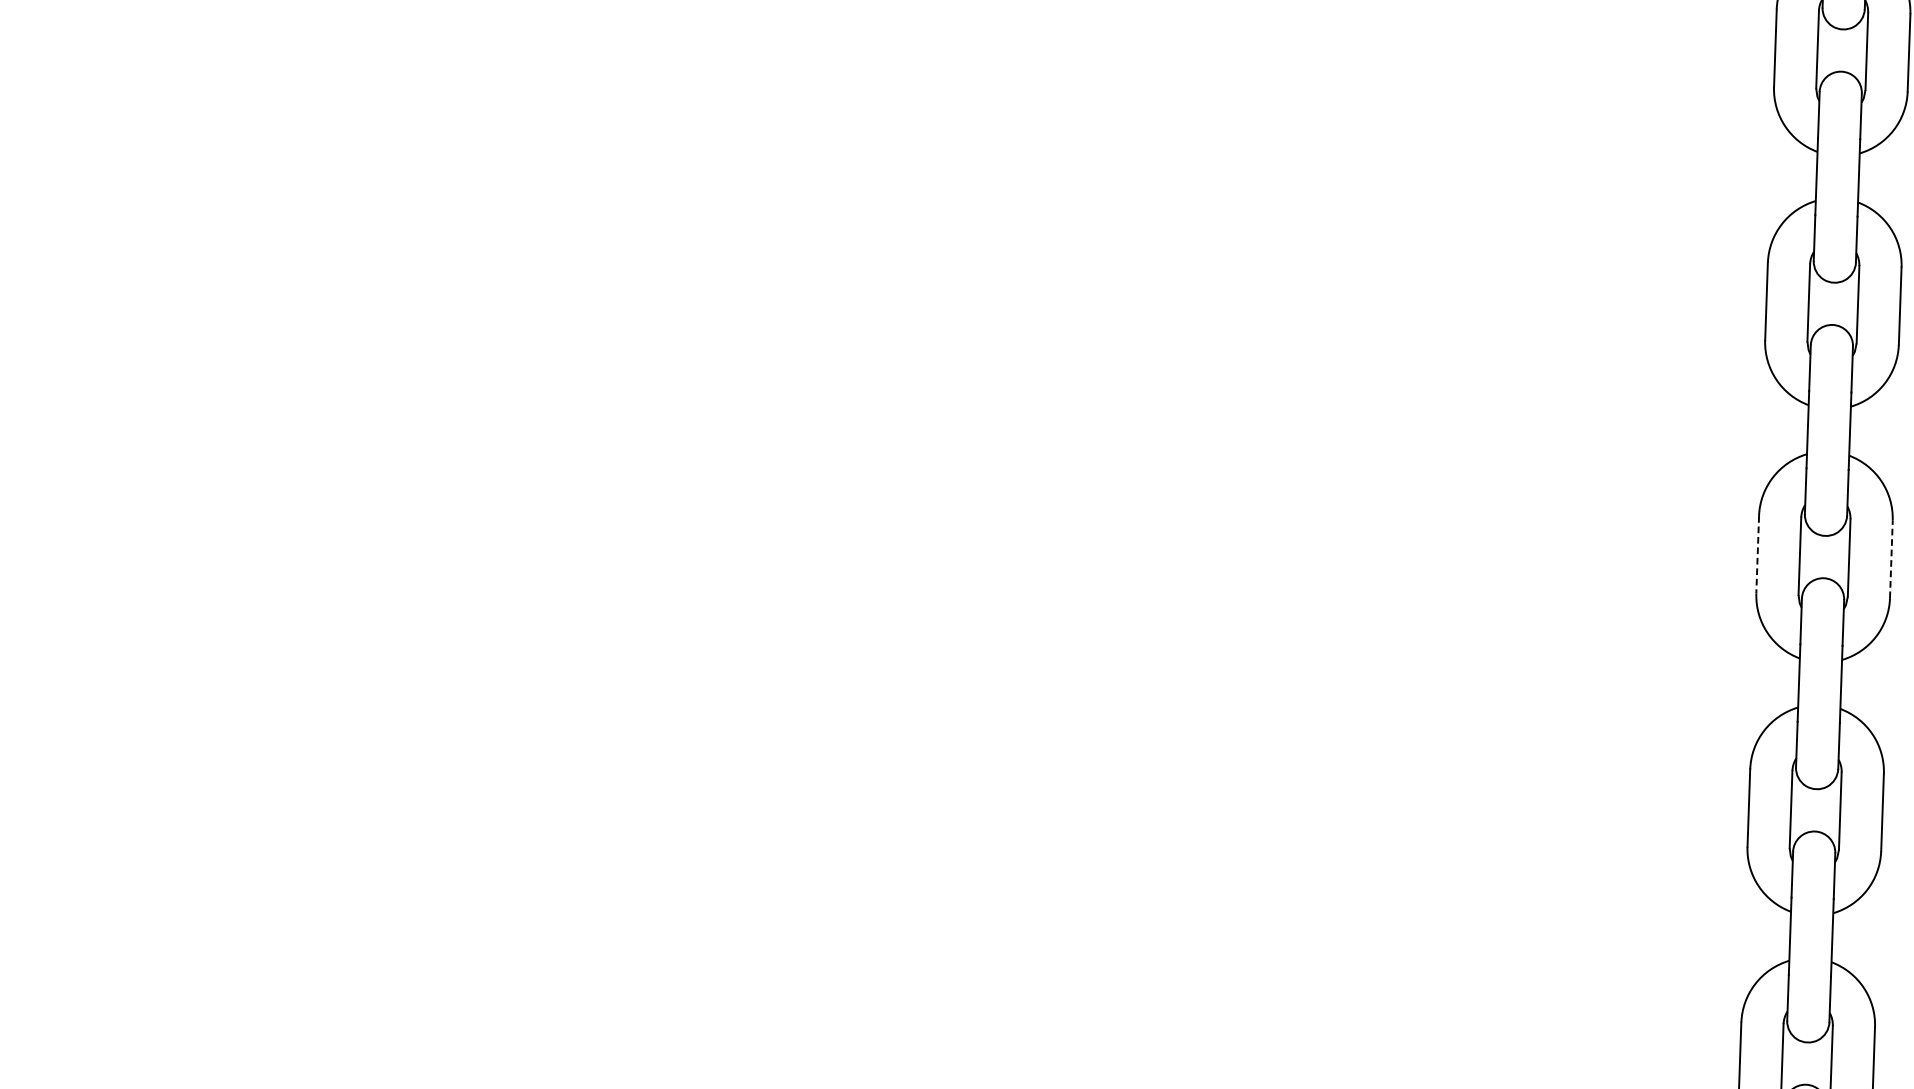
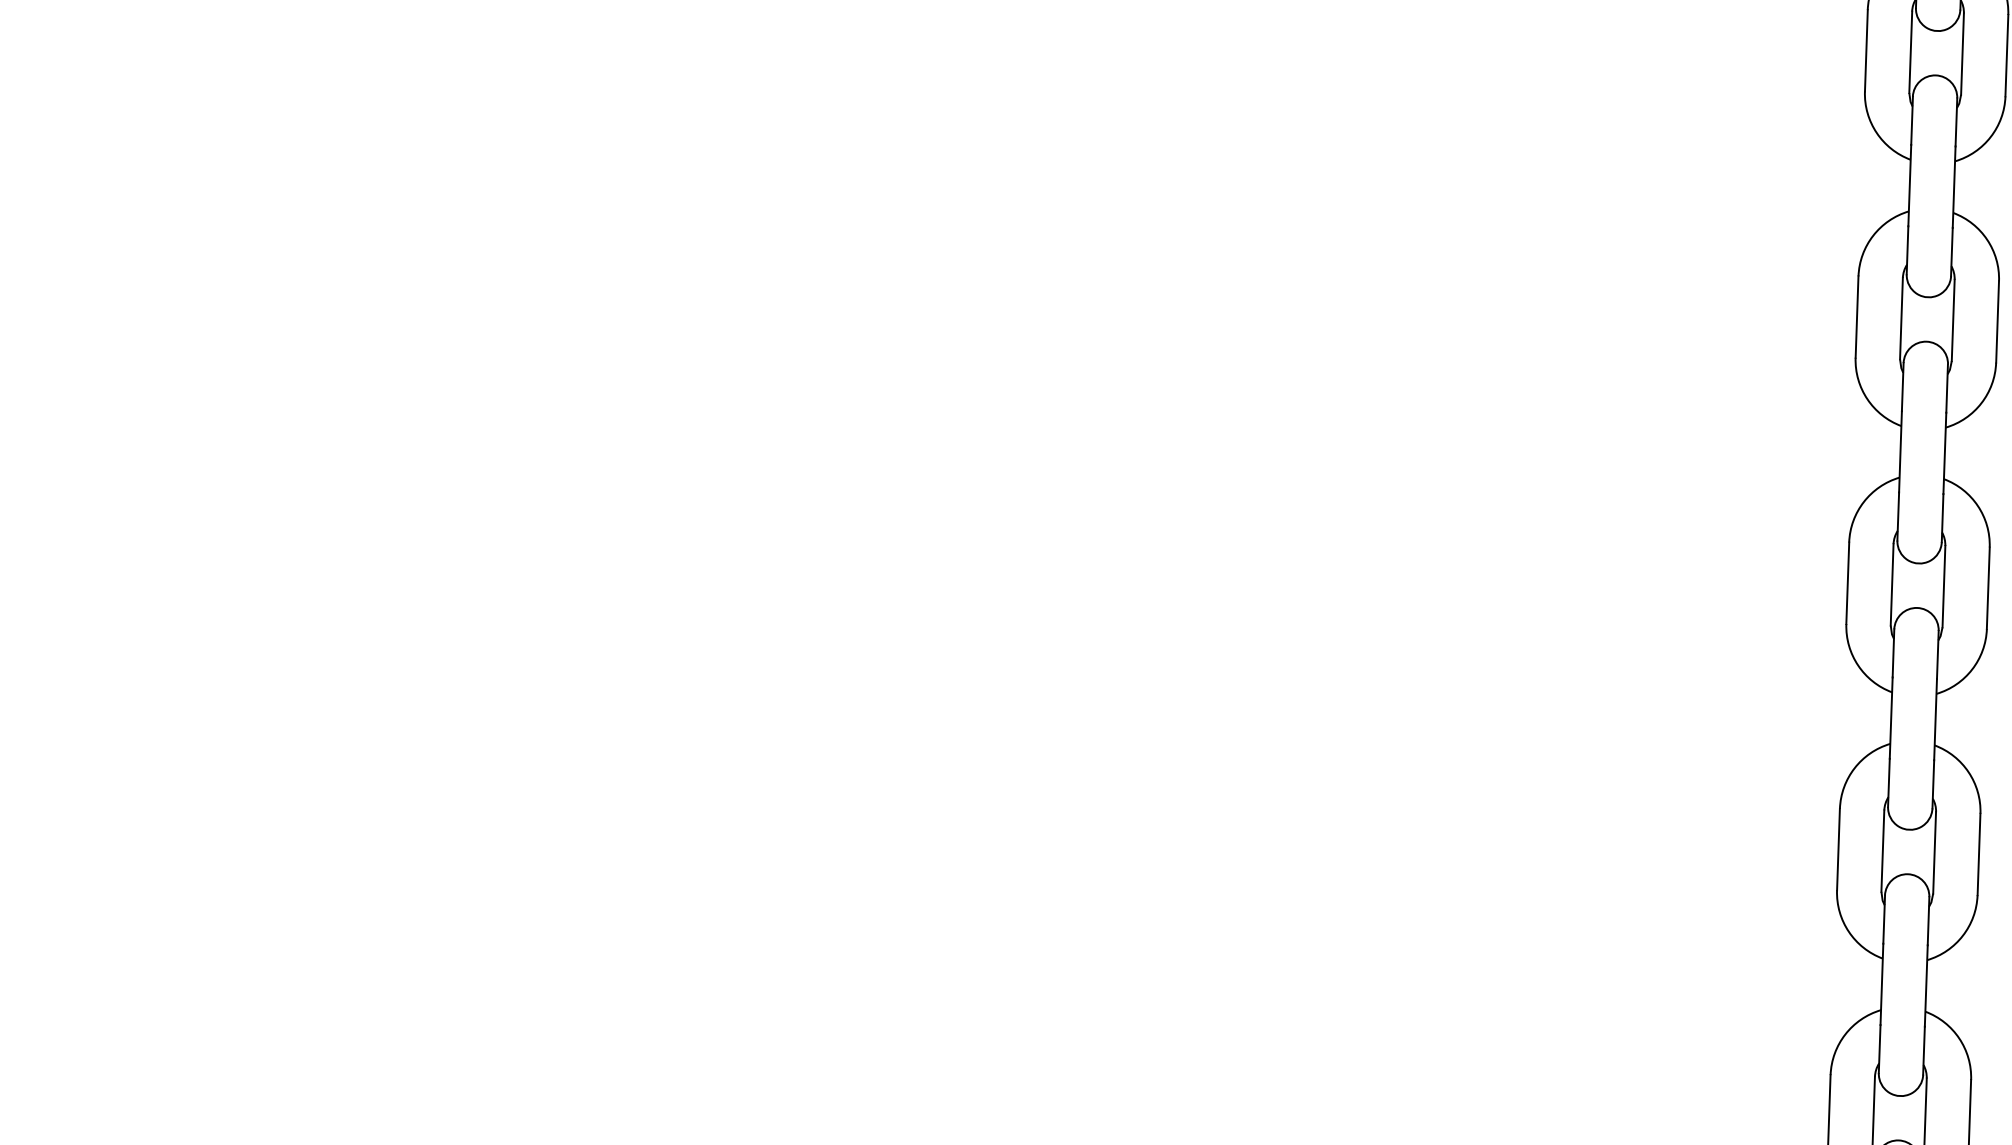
line: (1757, 554) -> (1847, 583), dashed -> solid
line: (1891, 559) -> (1988, 588), dashed -> solid

